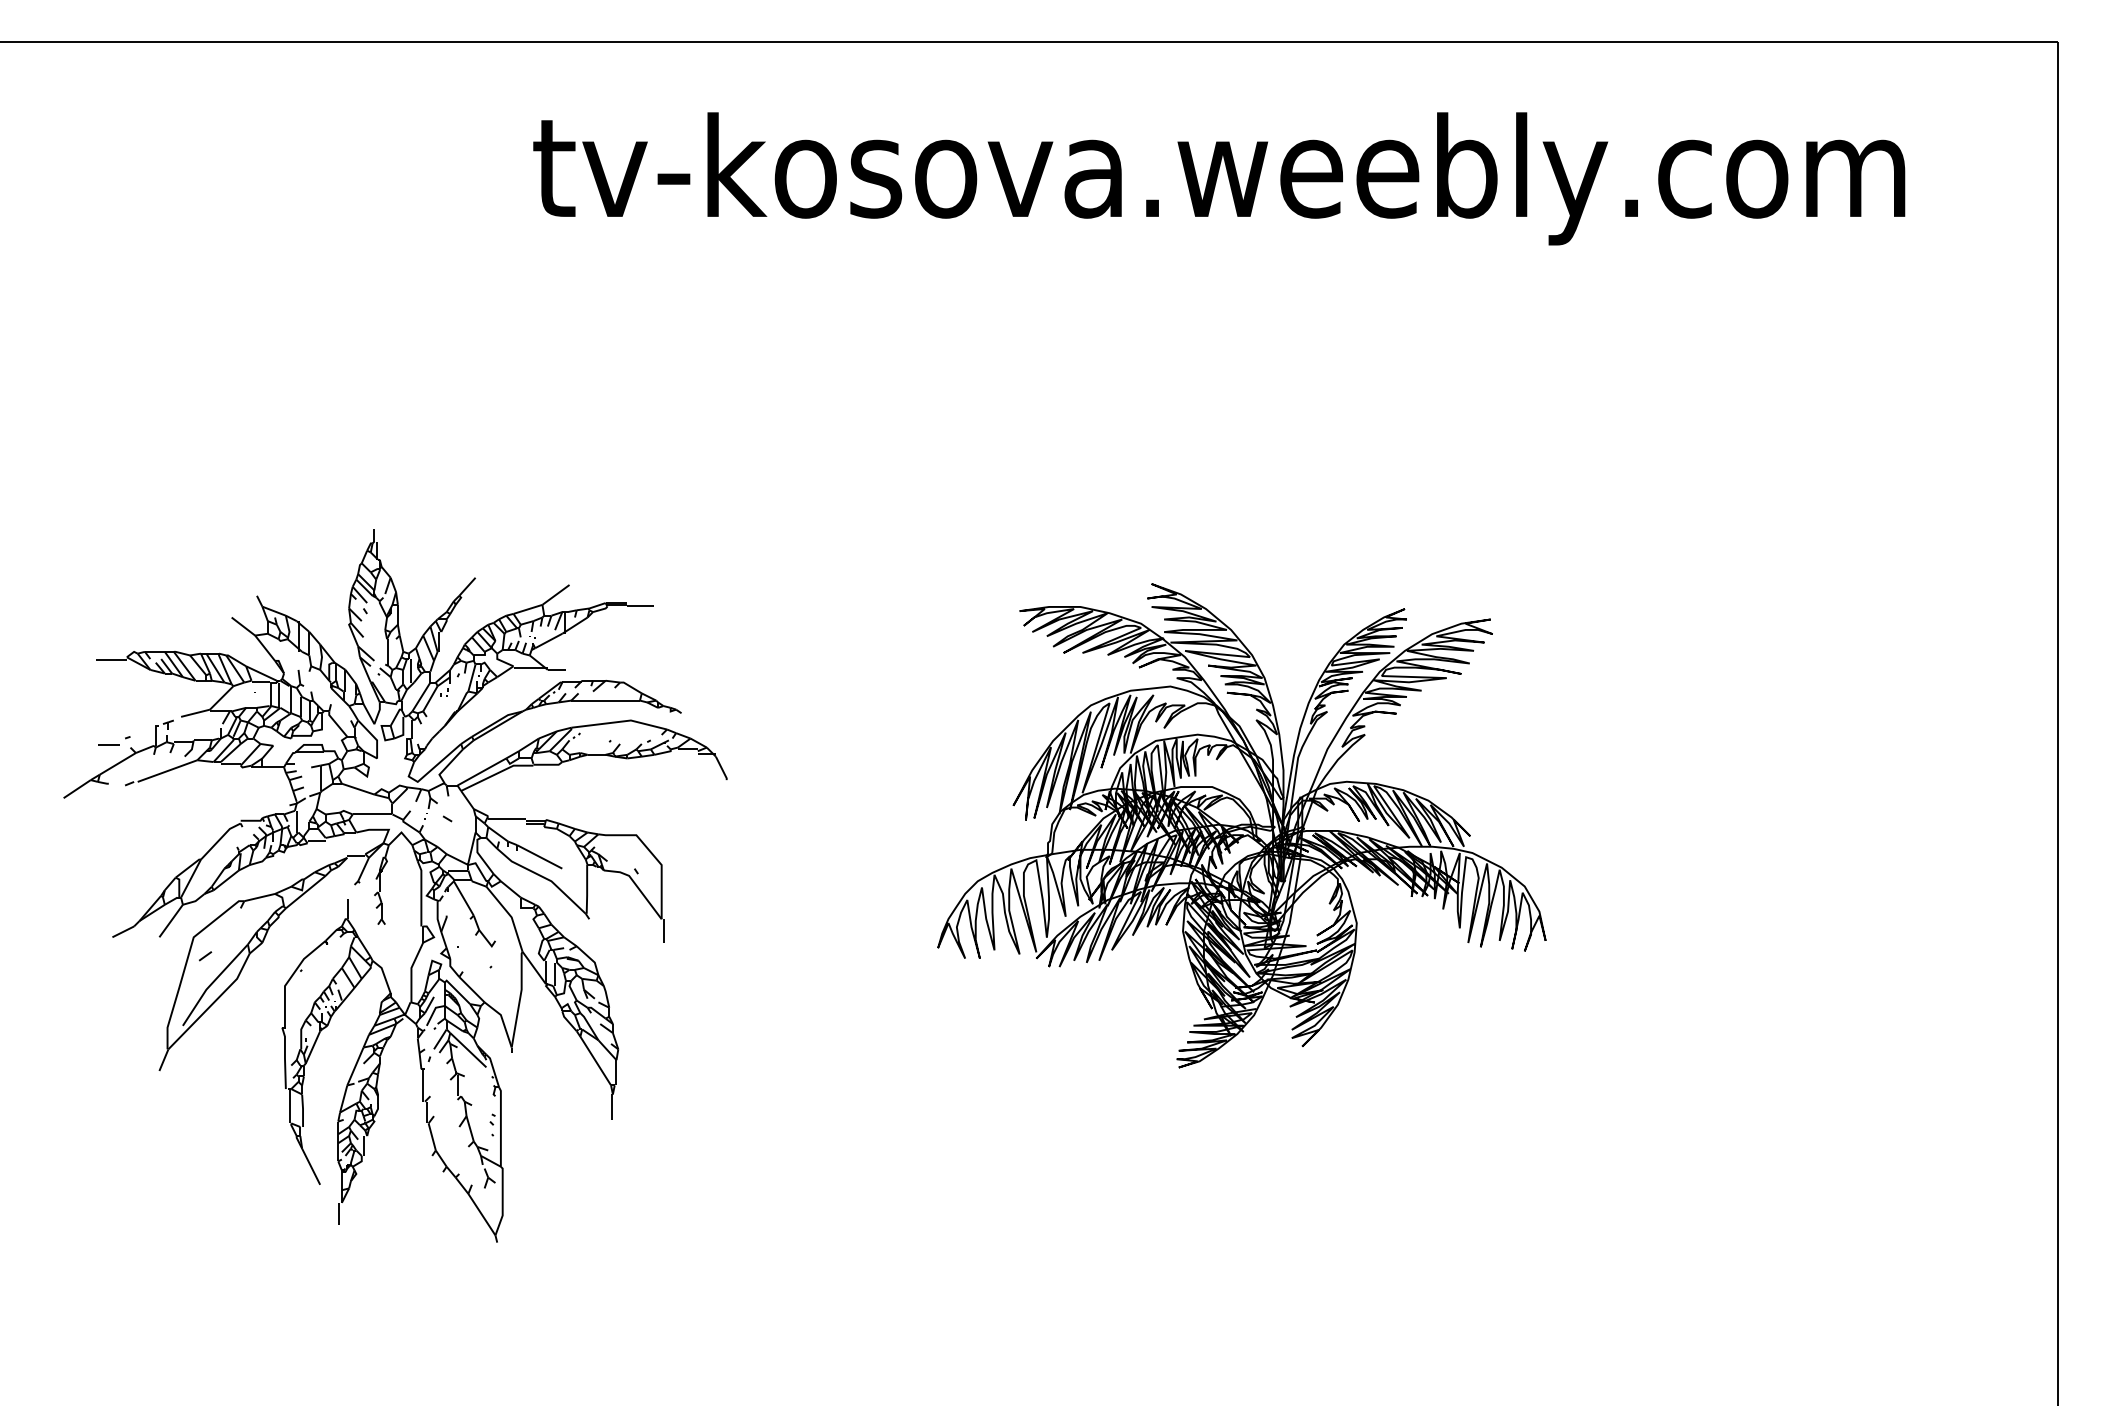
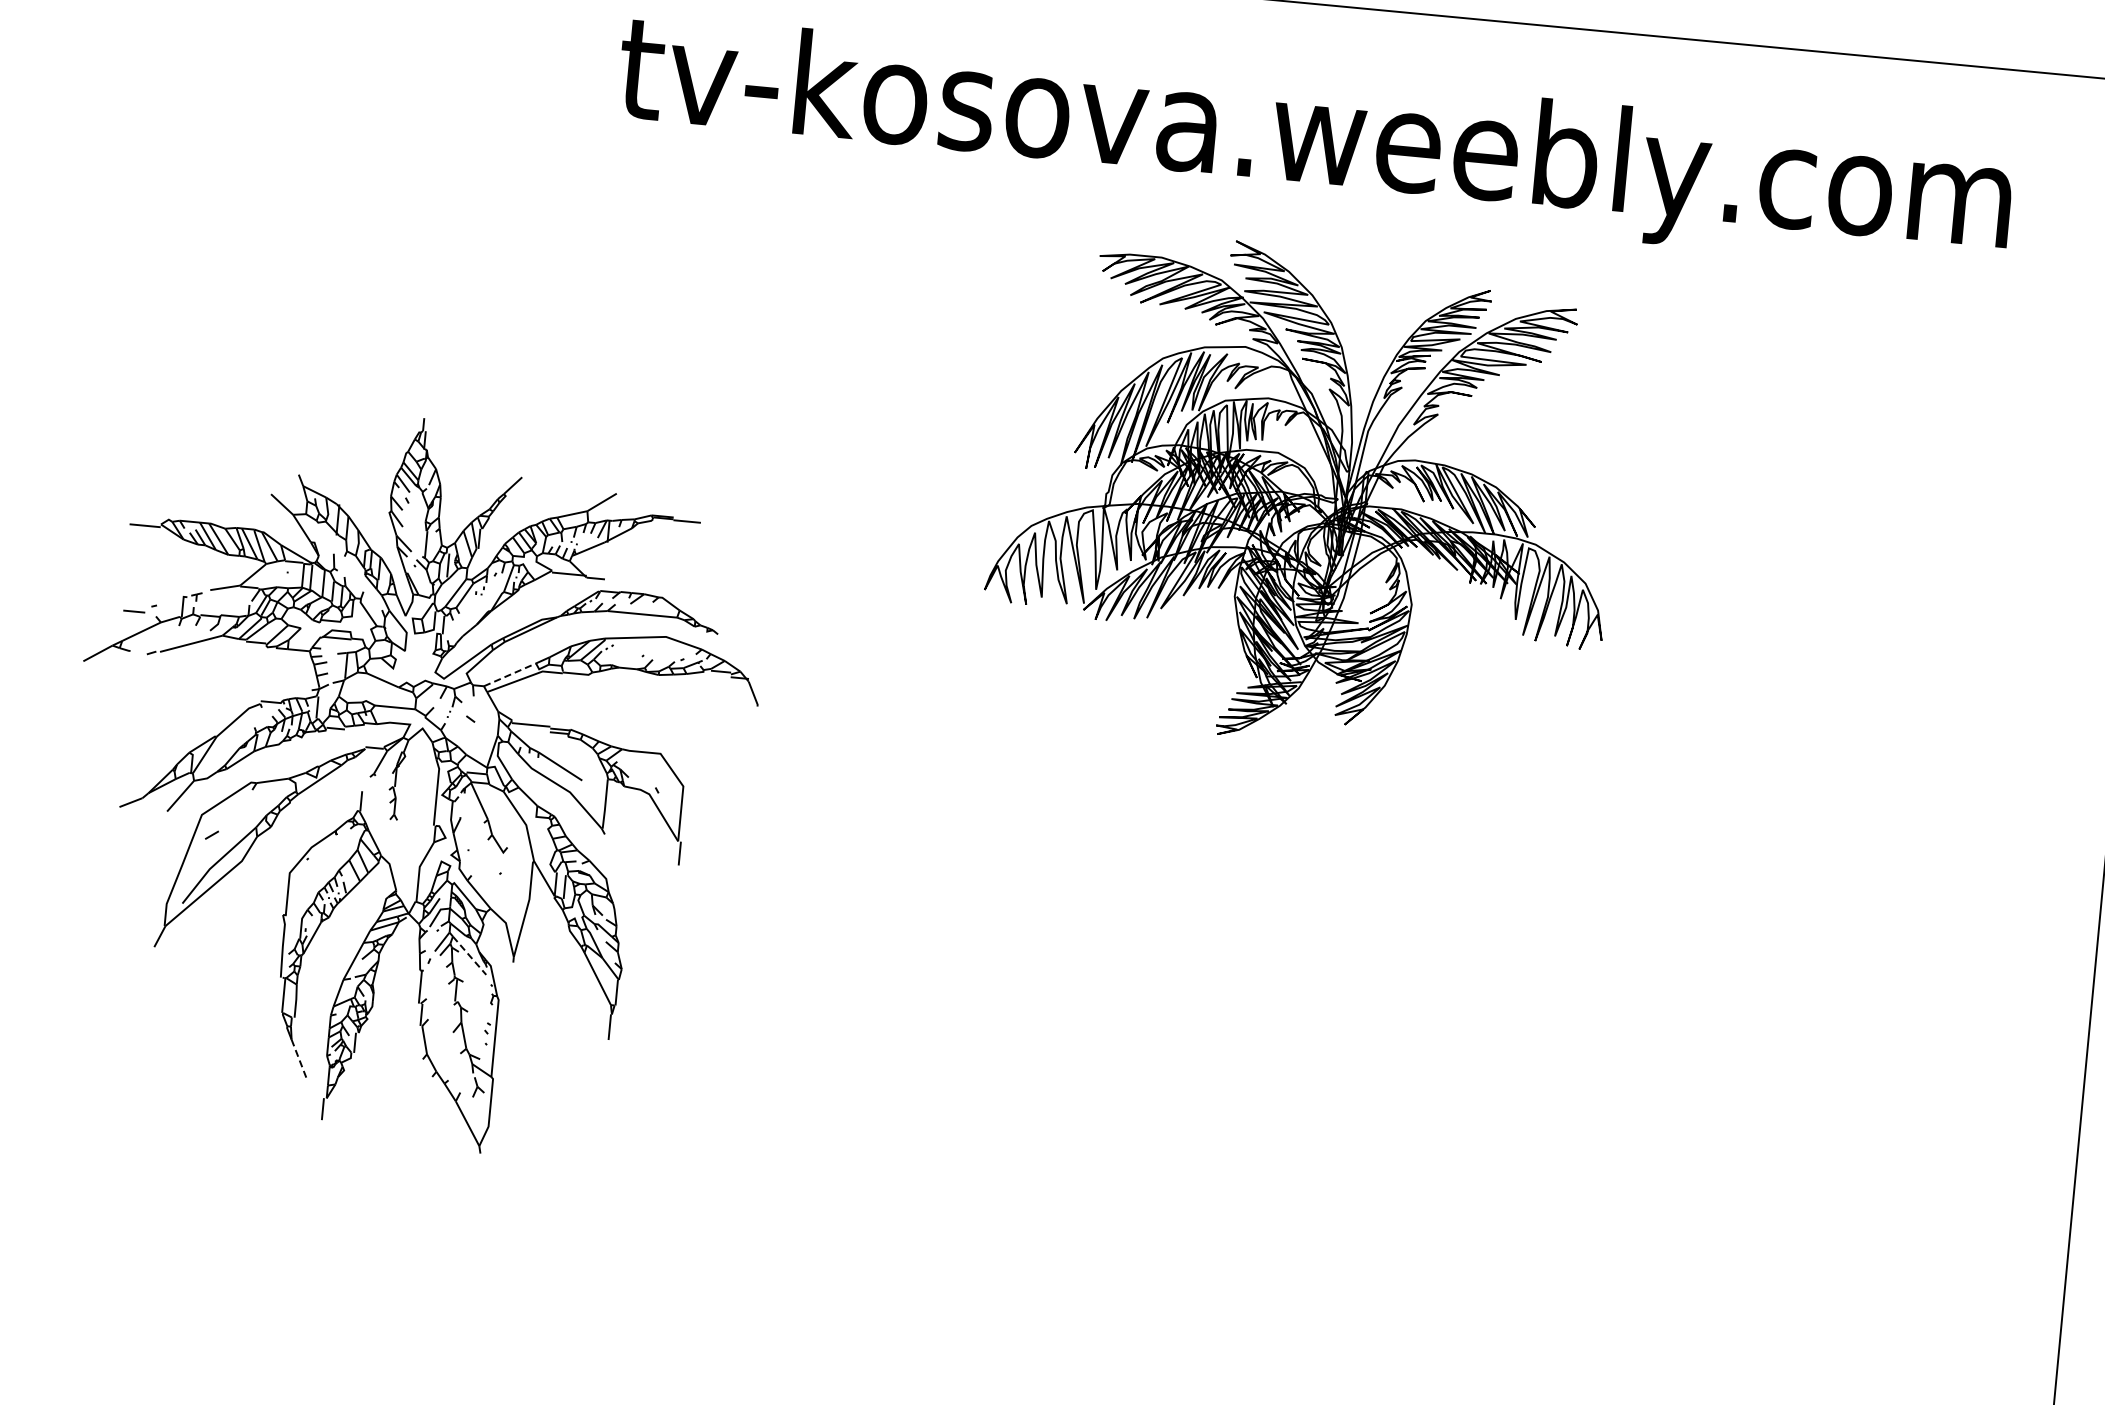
line: (481, 771) -> (509, 674), solid -> dashed
part: (1241, 825) -> (1304, 494), moved
line: (468, 1050) -> (469, 956), solid -> dashed
line: (311, 1167) -> (299, 1059), solid -> dashed

